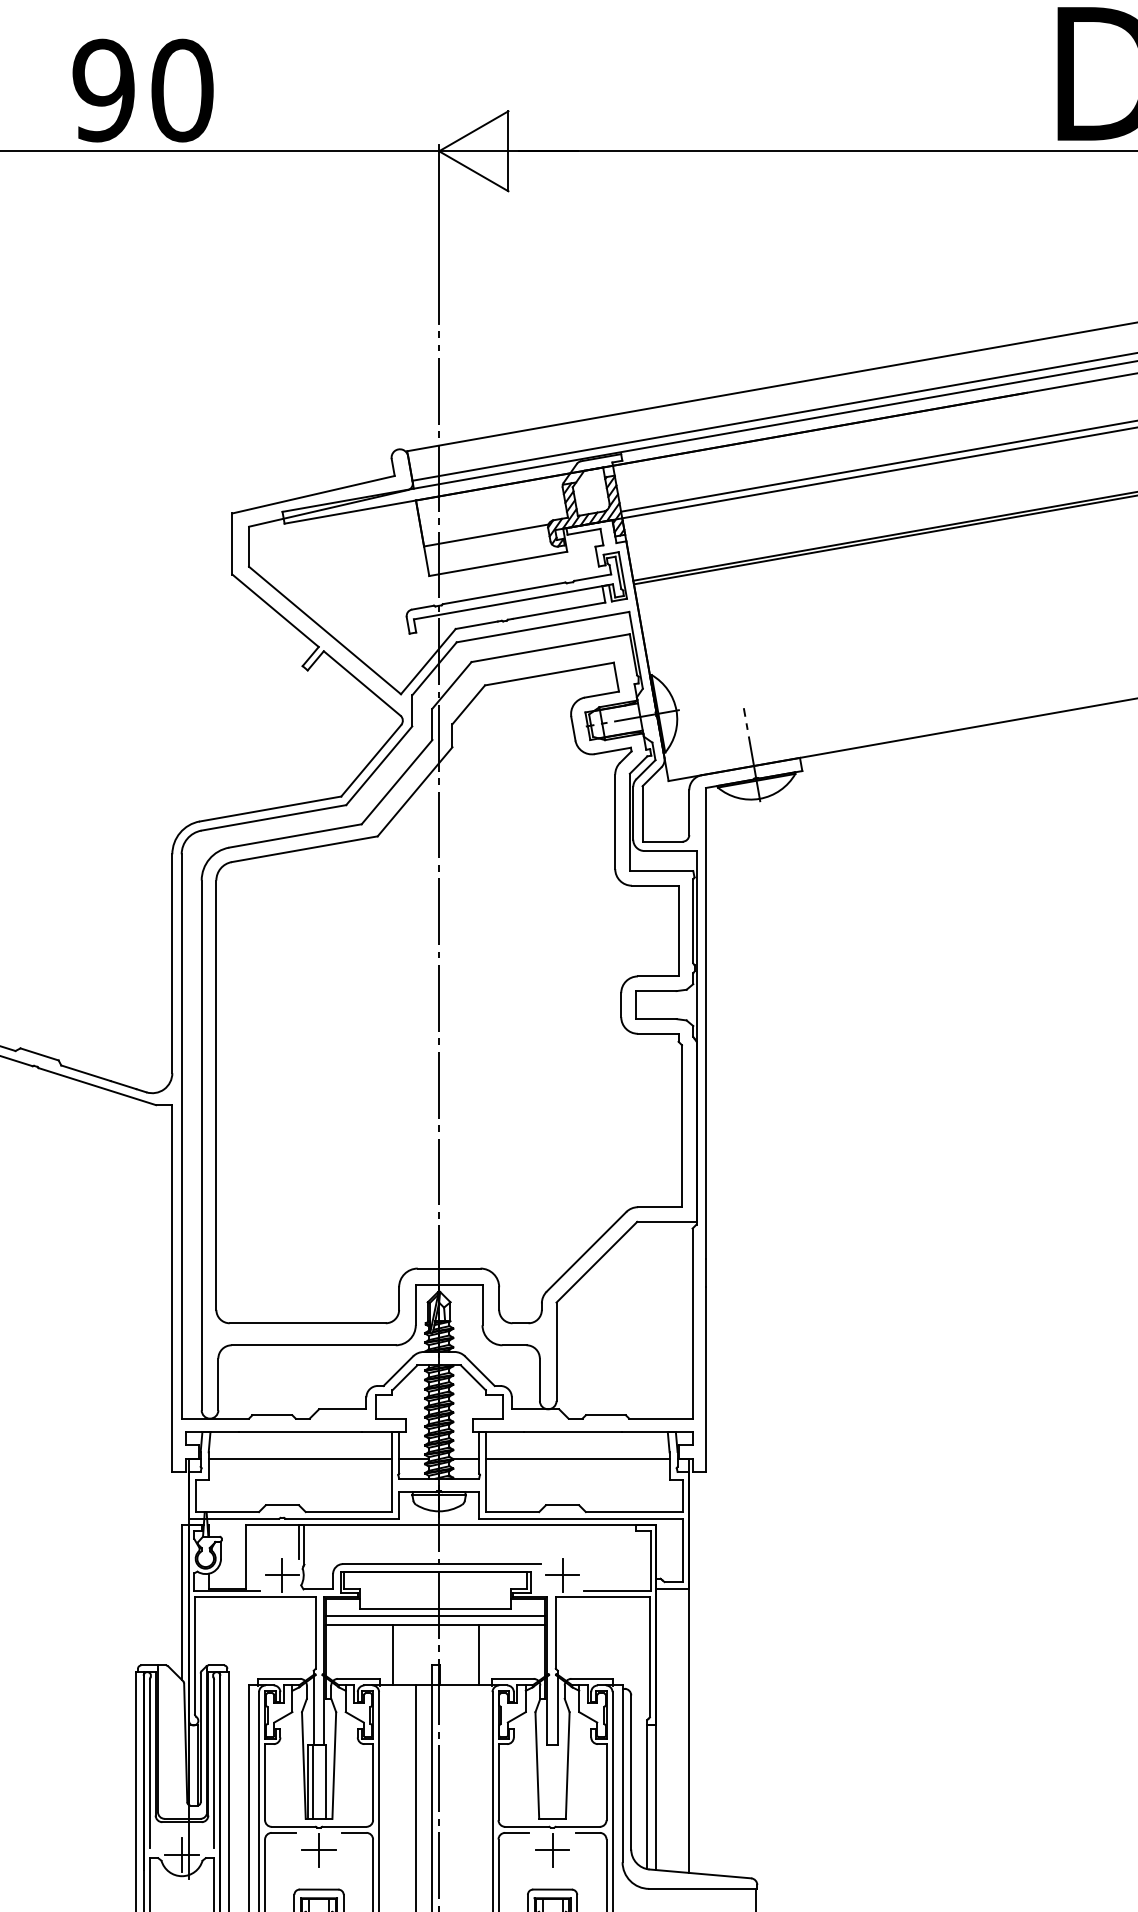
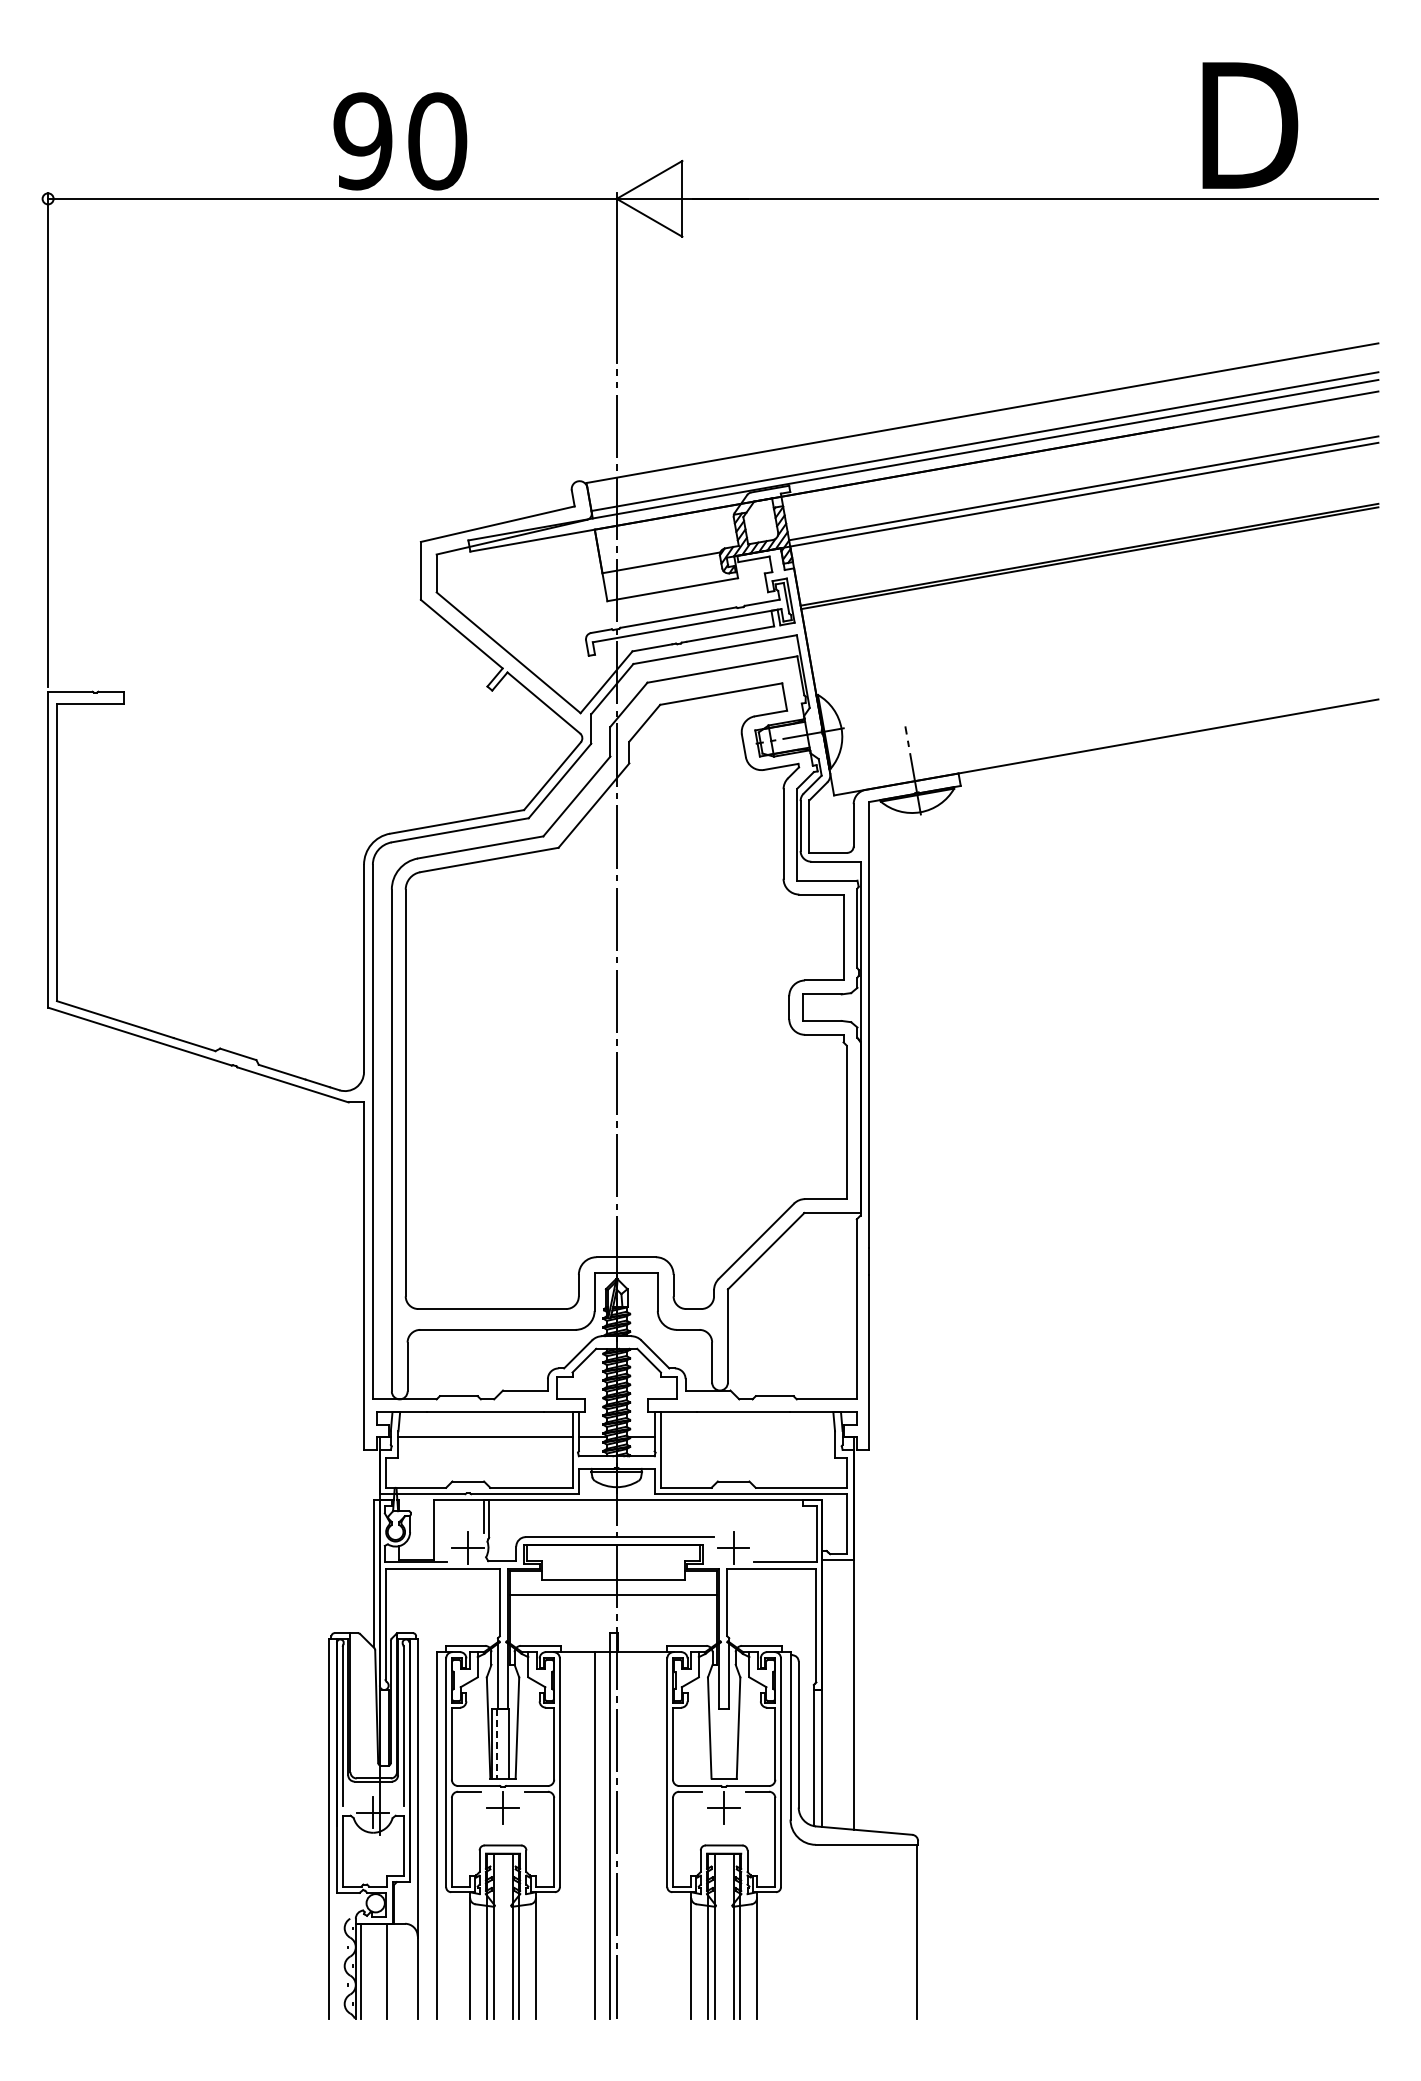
text: (143, 90) -> (400, 141), moved
line: (577, 1458) -> (747, 1437), removed
line: (435, 1616) -> (613, 1586), removed
line: (393, 1655) -> (573, 1623), removed
line: (479, 1655) -> (654, 1623), removed
line: (313, 1781) -> (497, 1743), solid -> dashed

